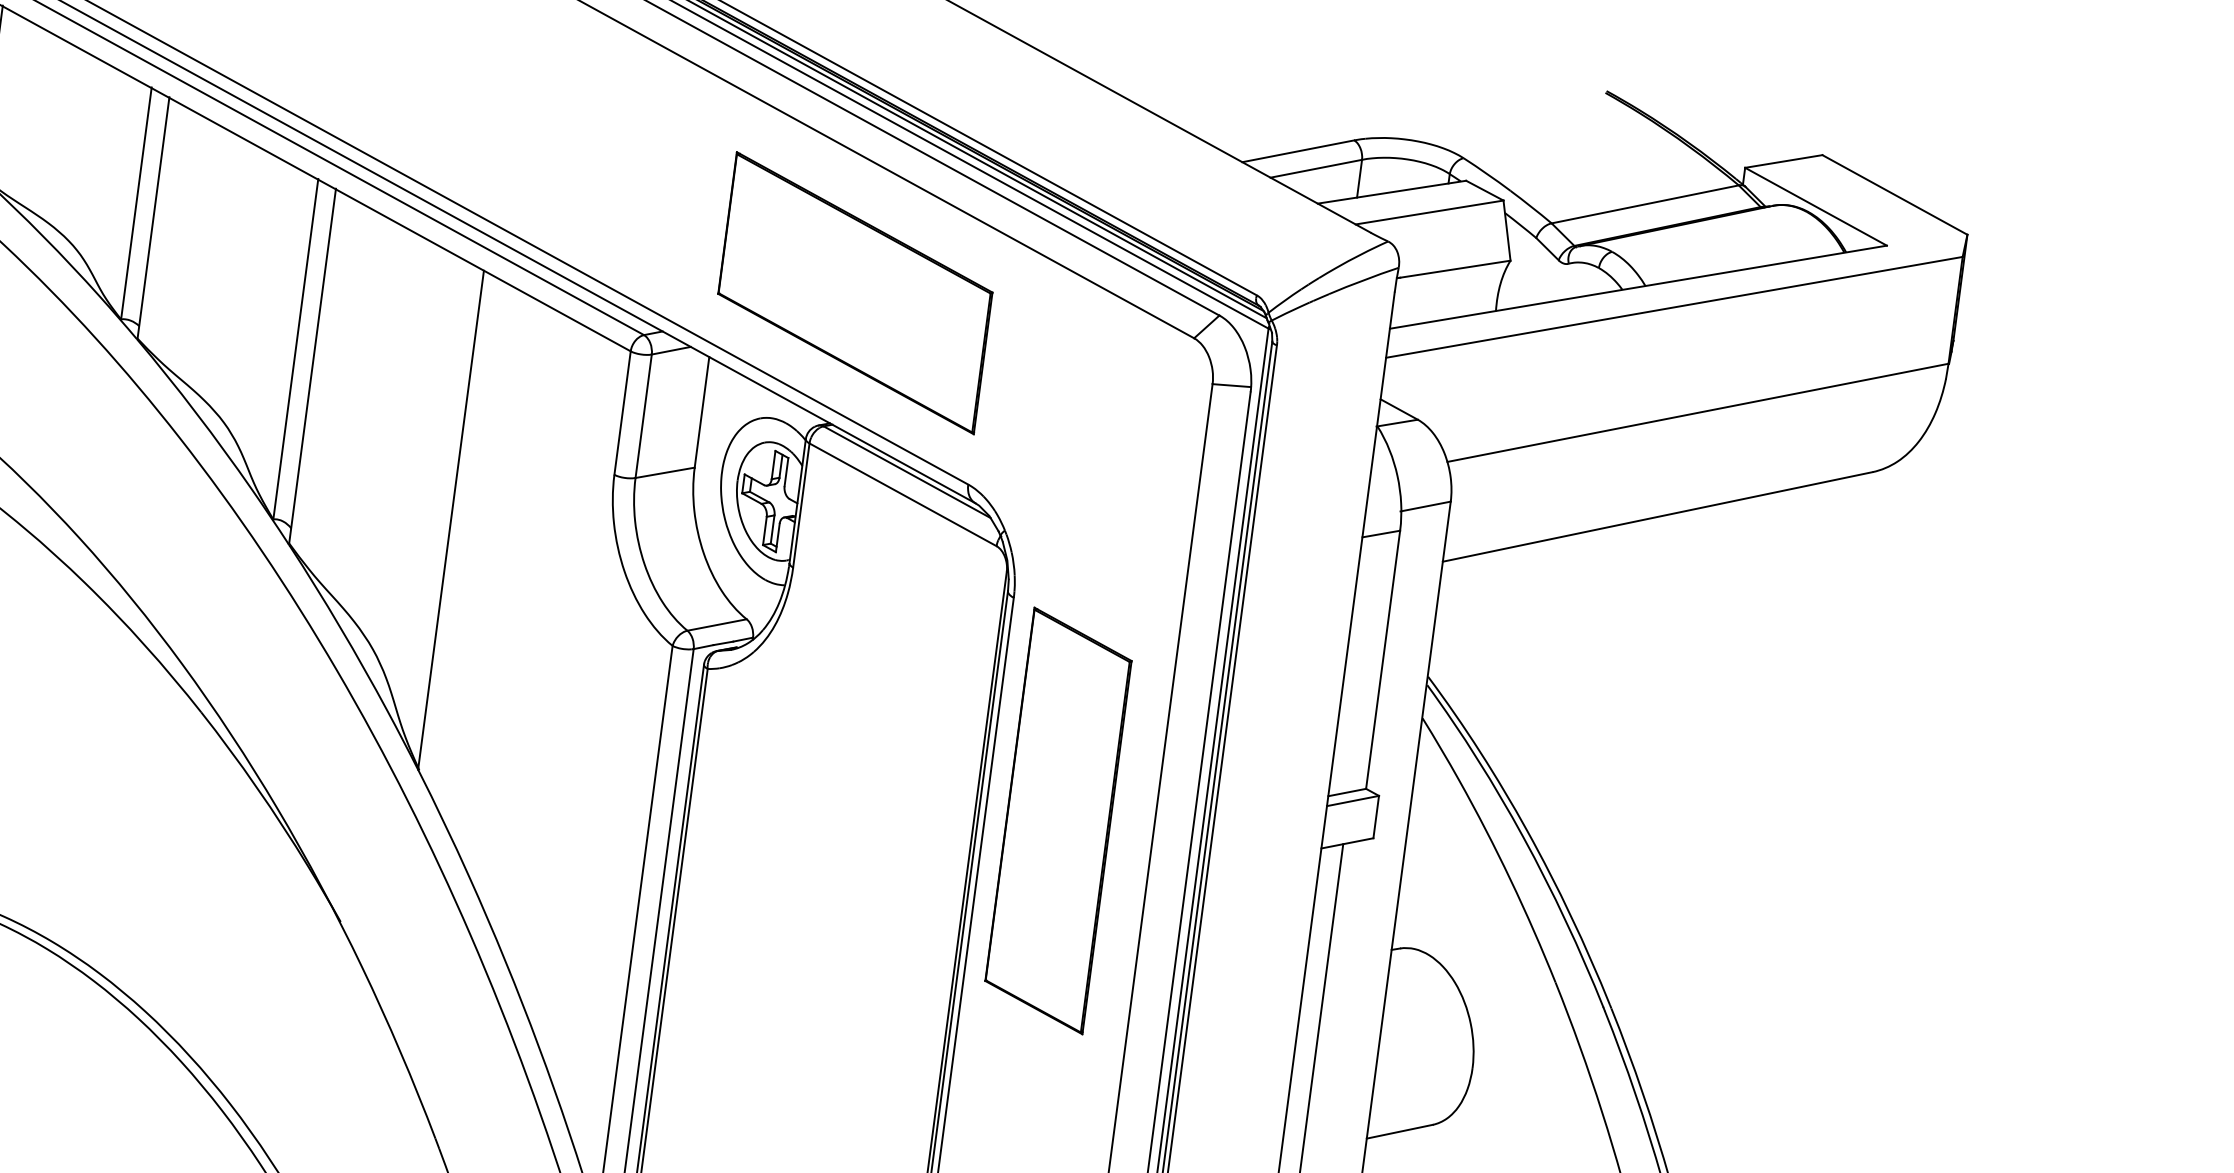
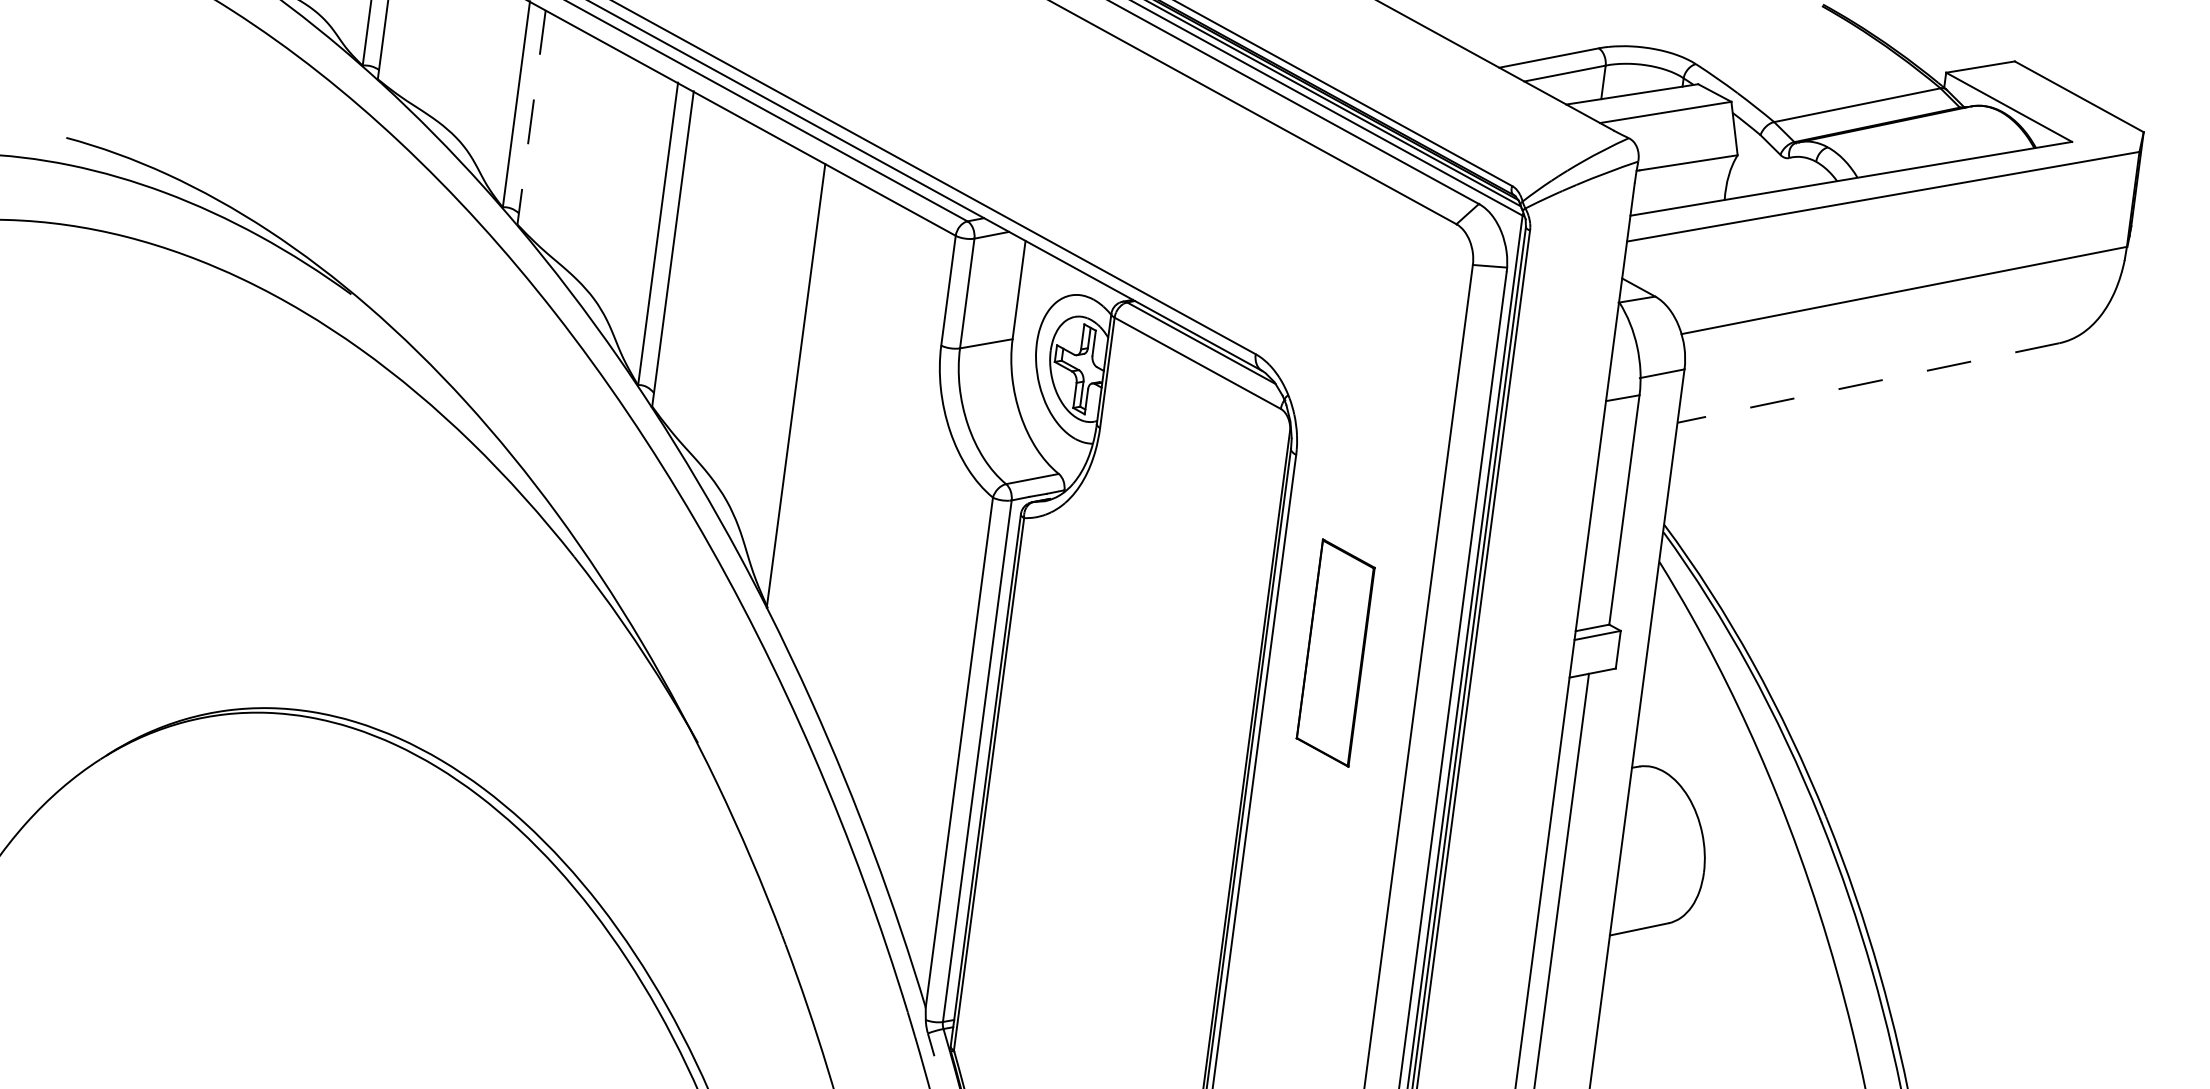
line: (153, 218) -> (531, 117), solid -> dashed
part: (855, 292) -> (1155, 183), removed
line: (1656, 517) -> (1867, 383), solid -> dashed
part: (1058, 820) -> (1335, 652), size x0.6

